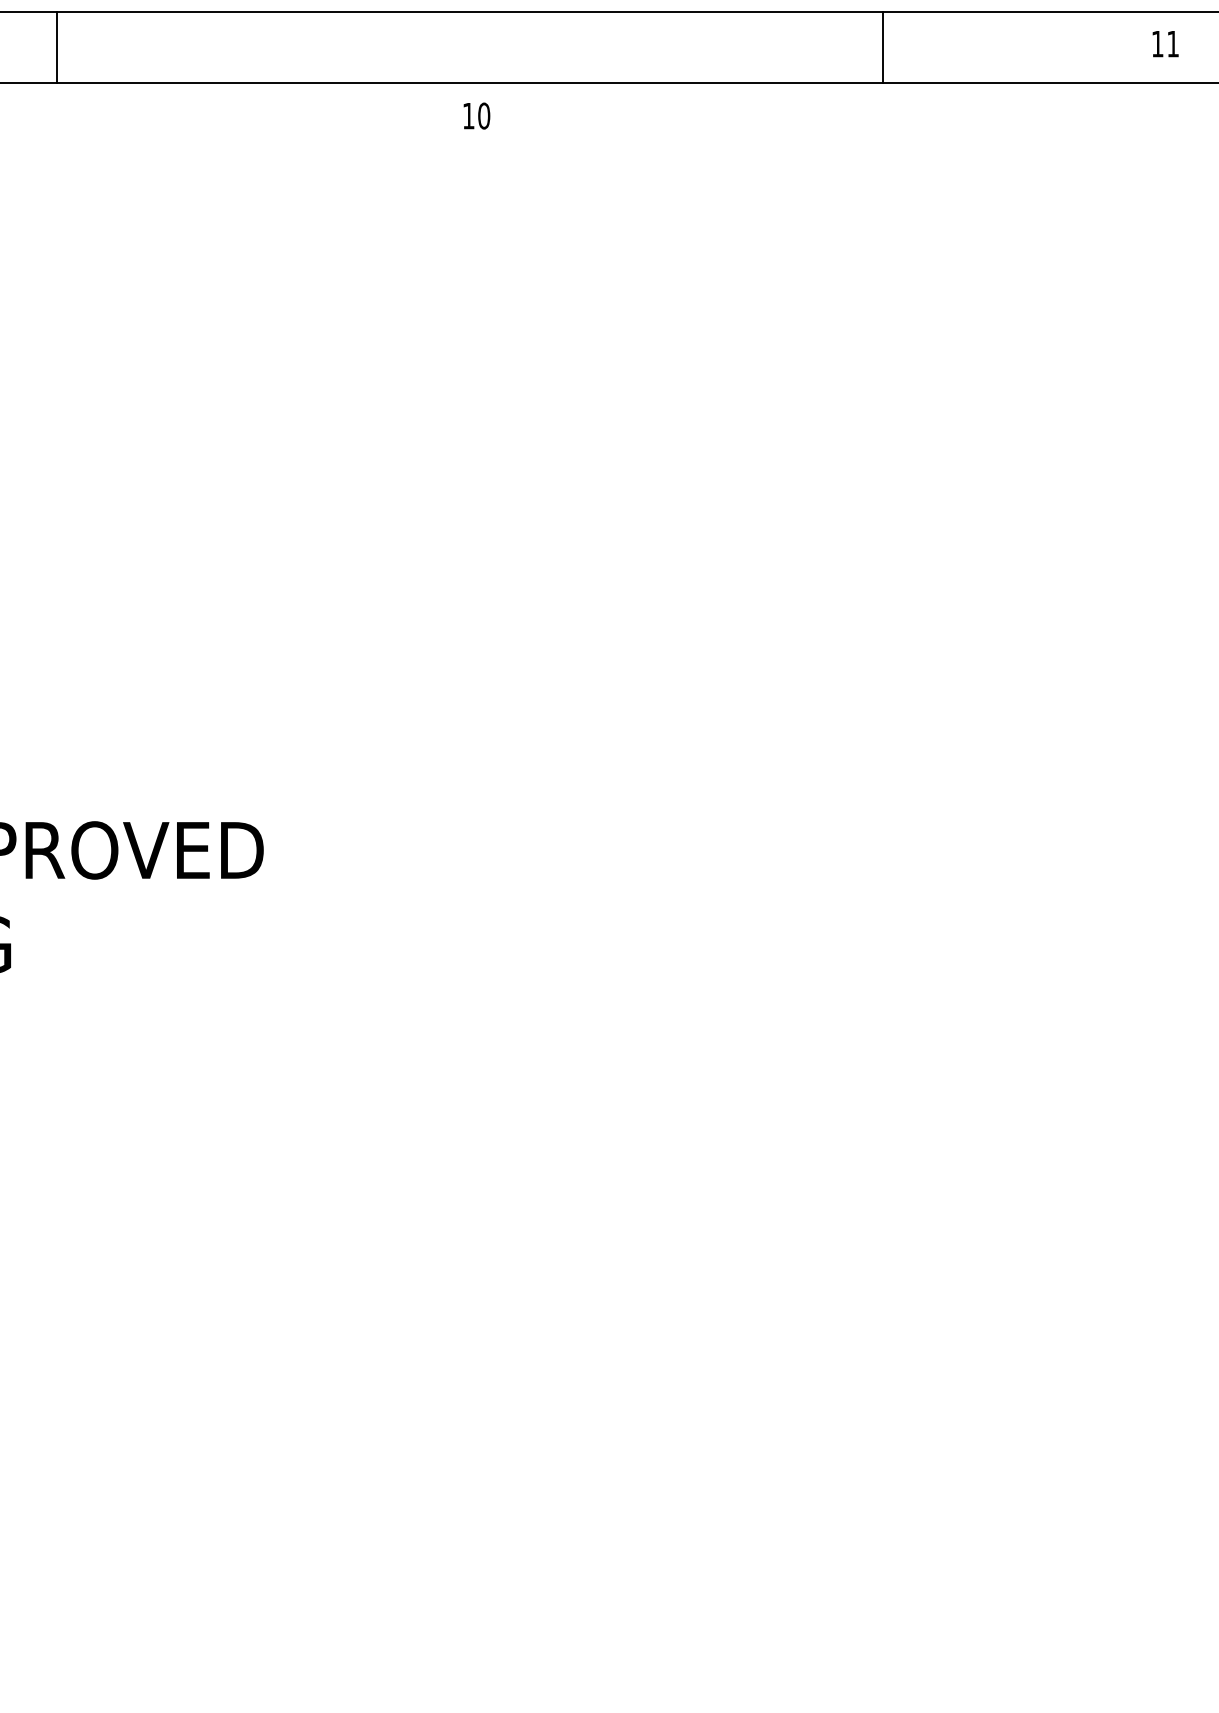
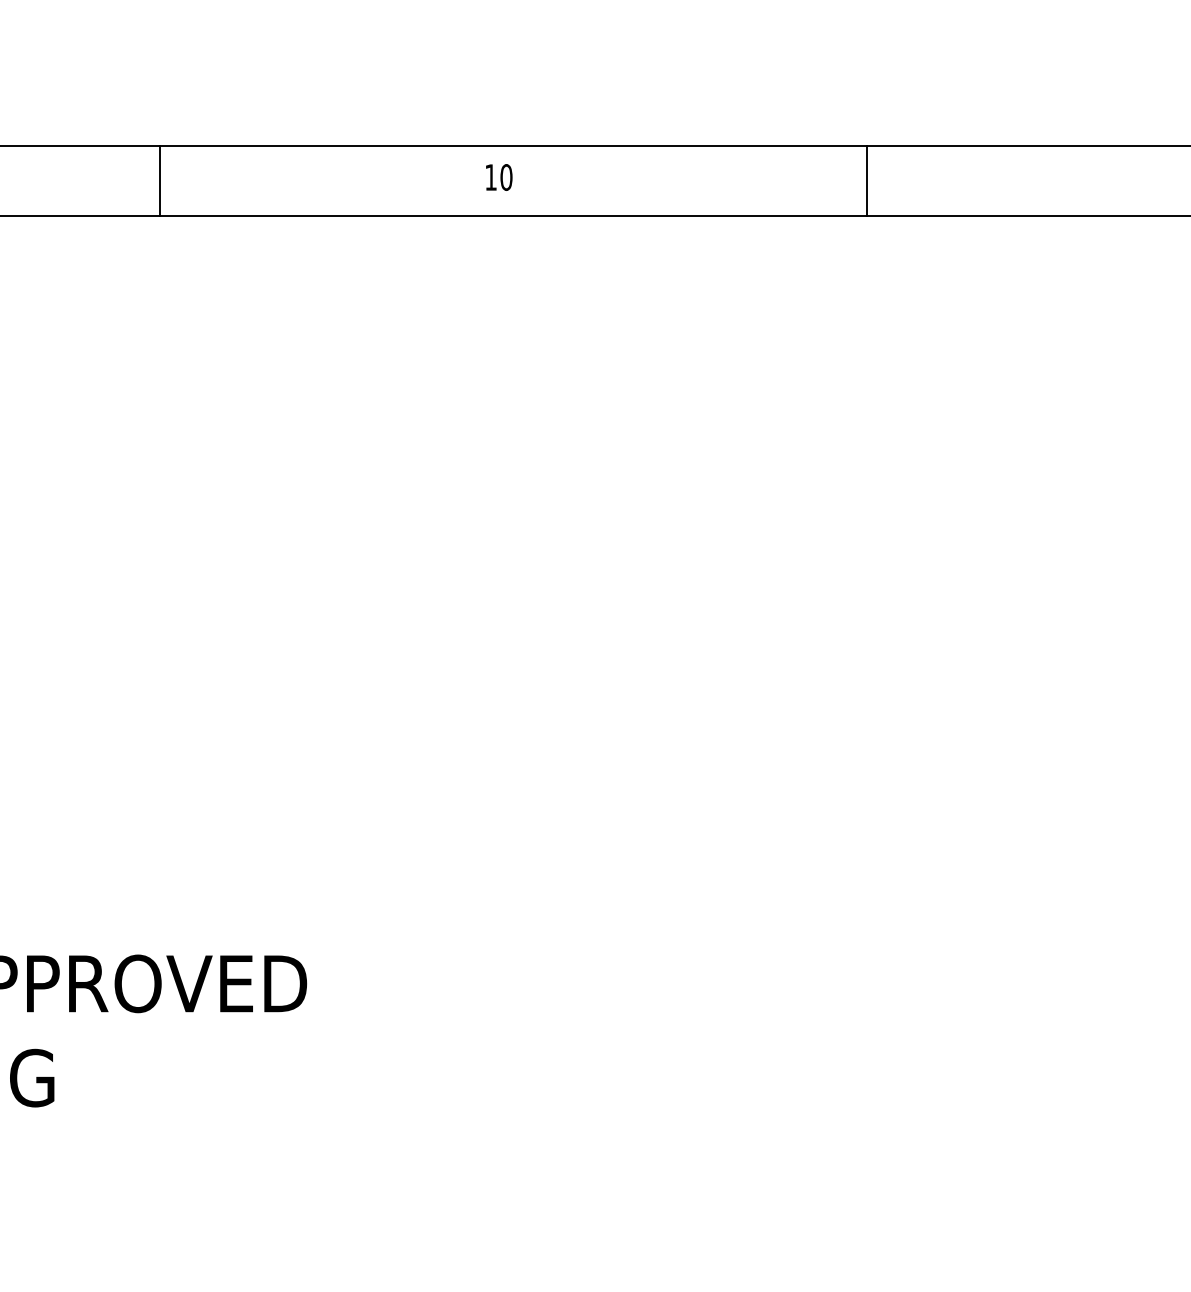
line: (57, 47) -> (159, 180), moved
line: (882, 47) -> (866, 180), moved
text: (476, 115) -> (498, 176), moved

